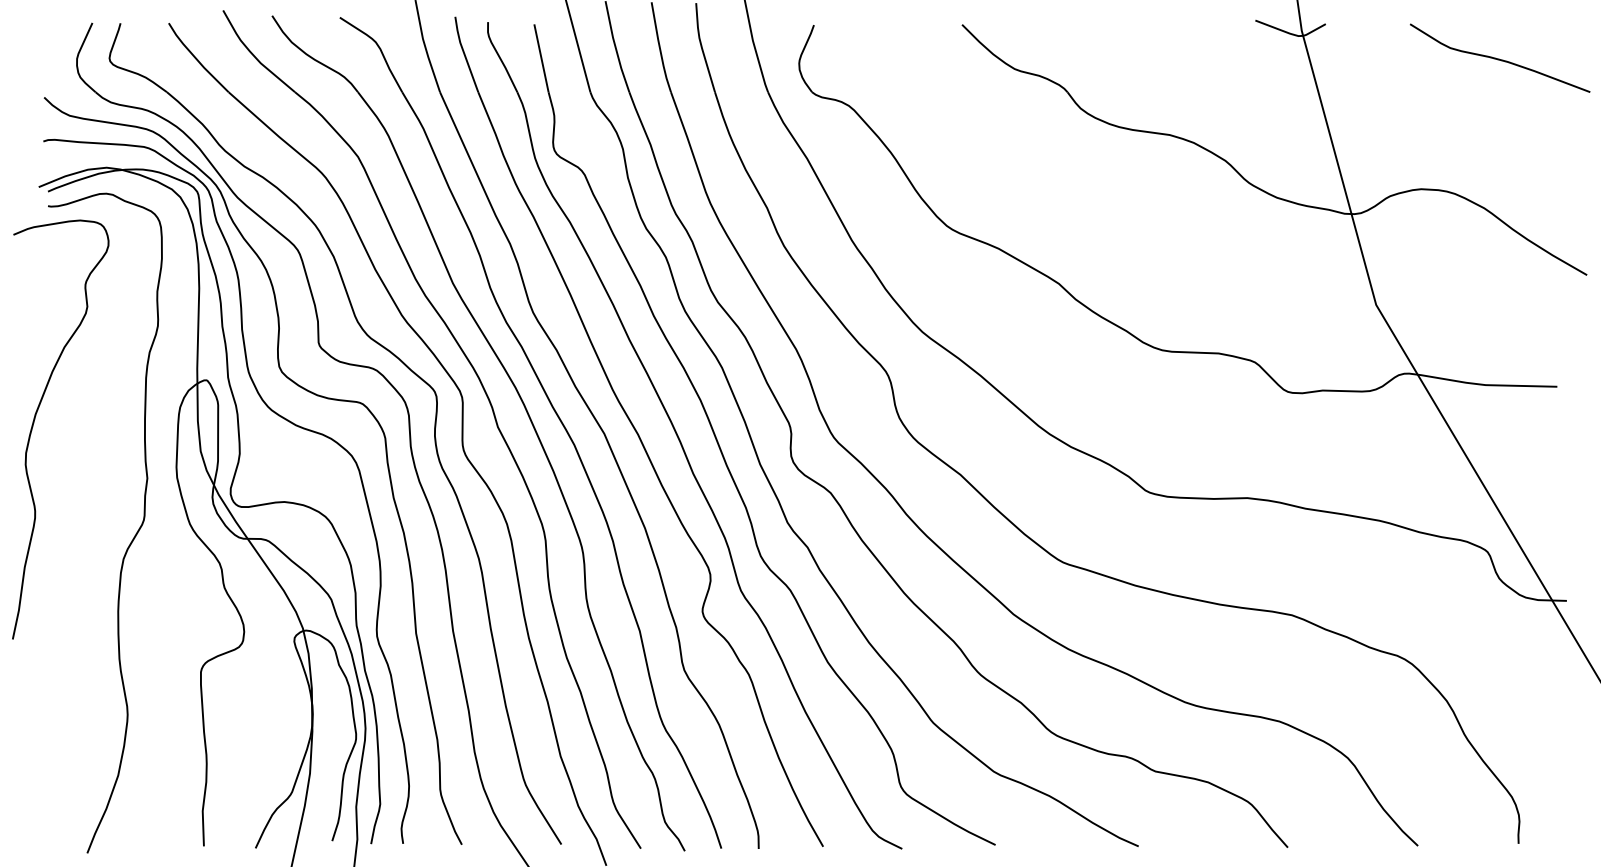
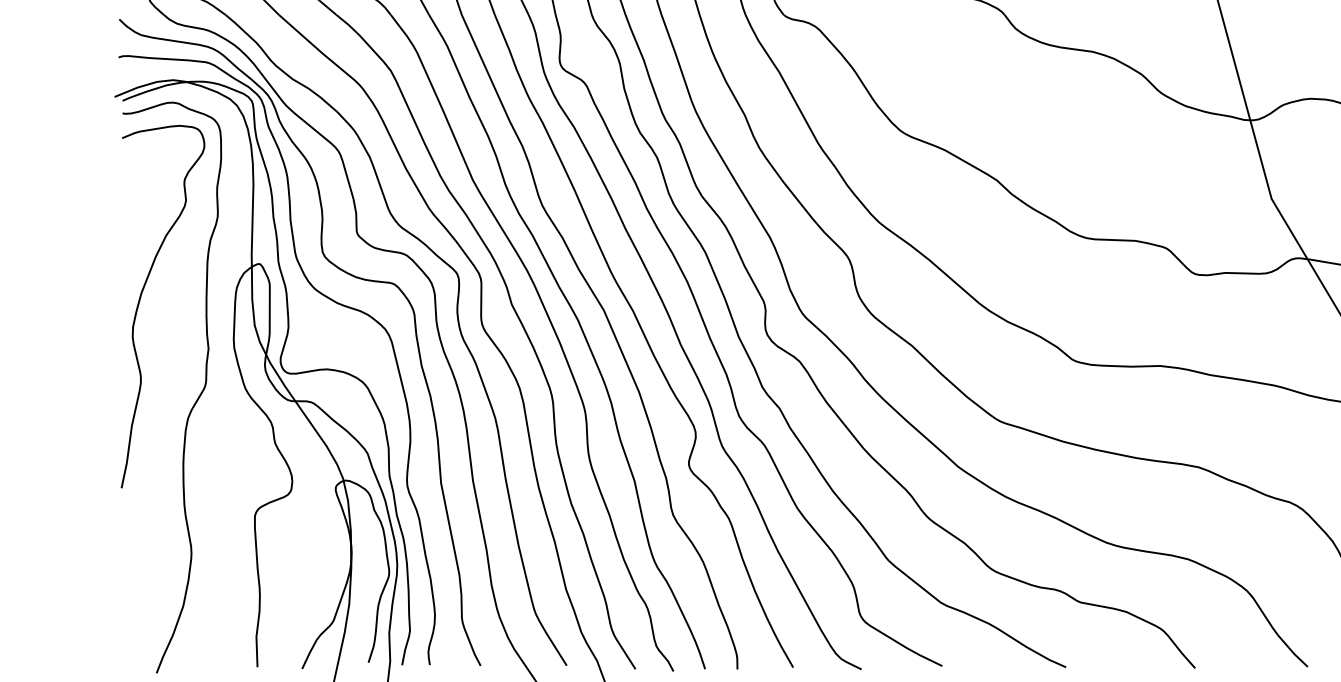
curve: (34, 423) -> (140, 301), moved

